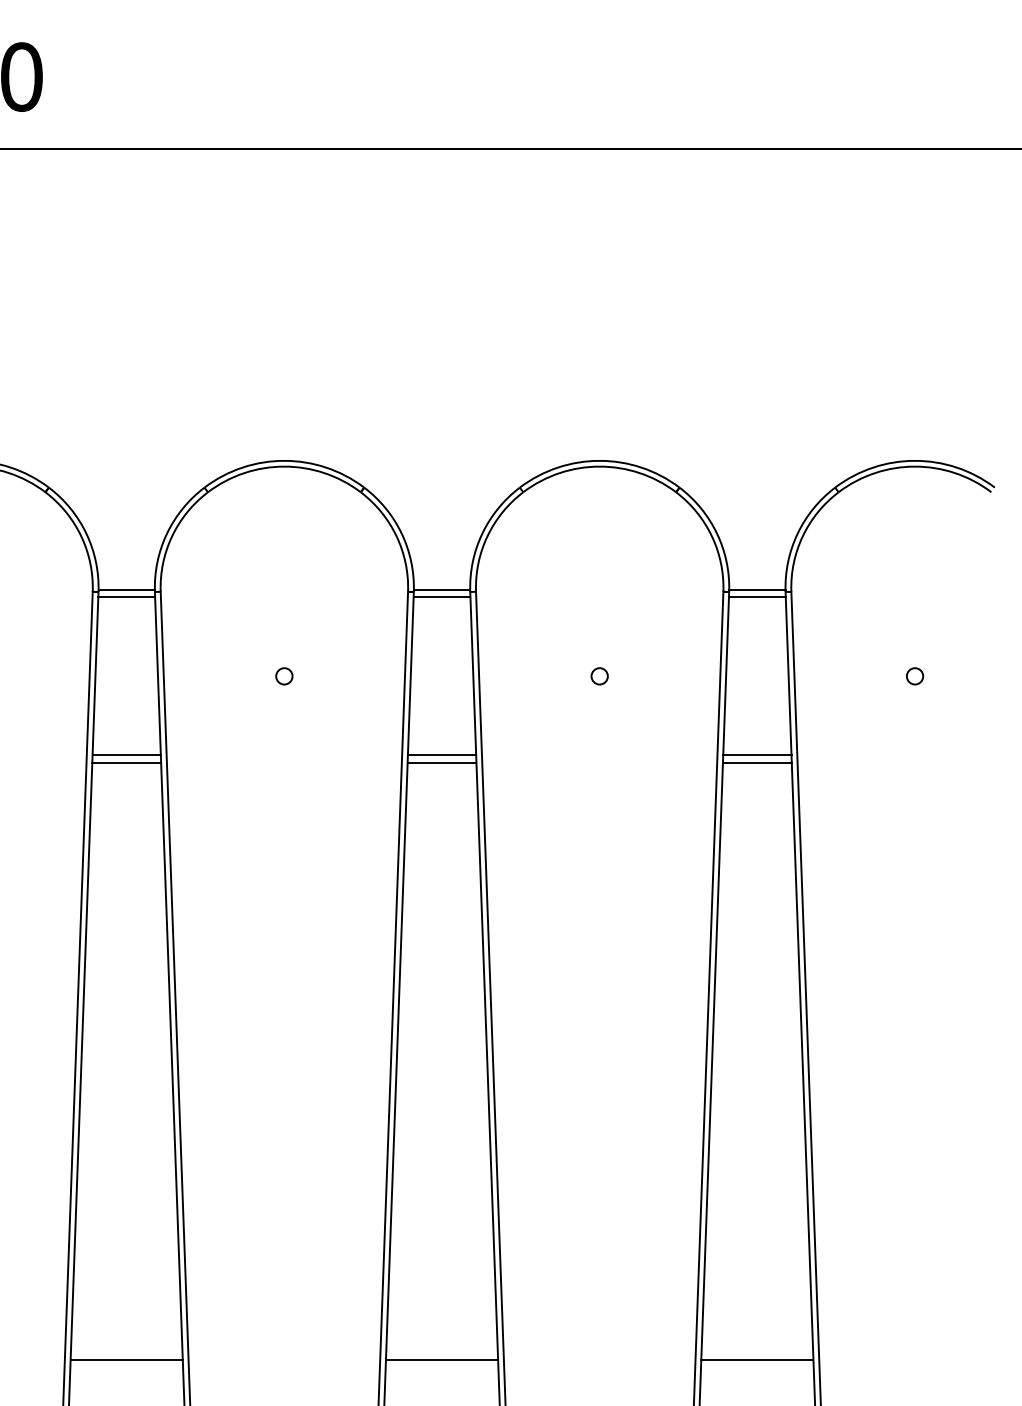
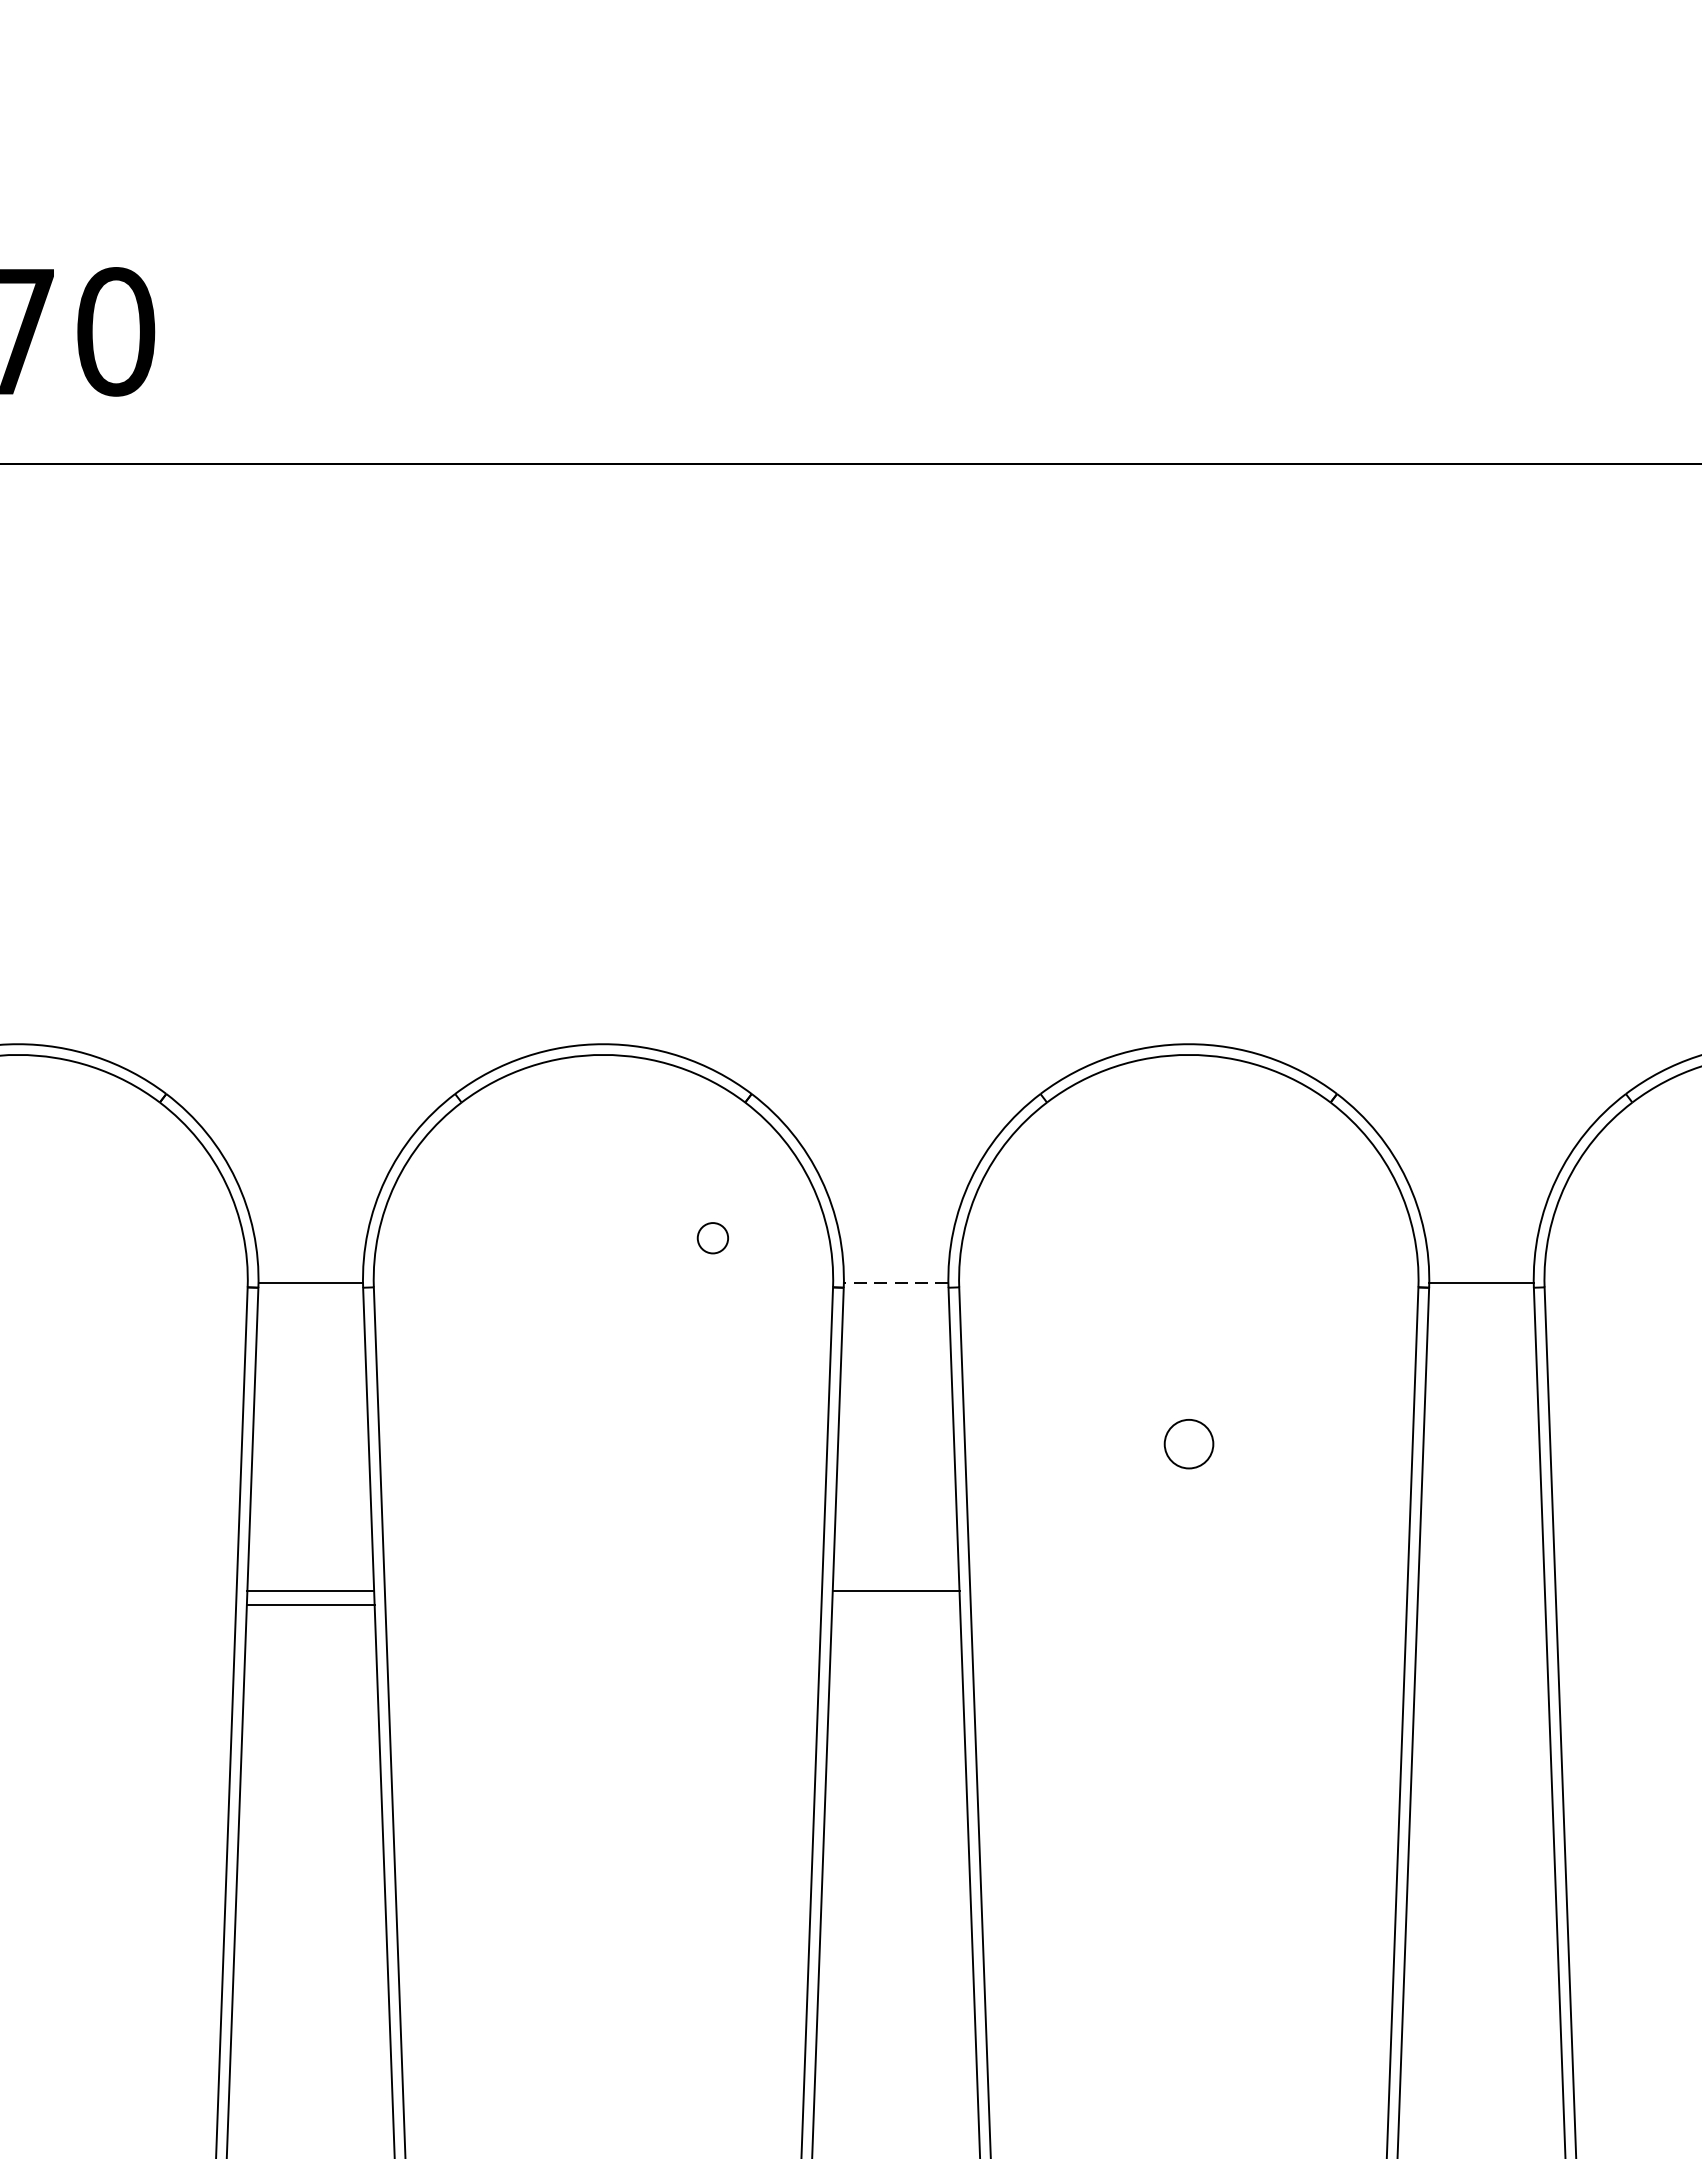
line: (441, 589) -> (895, 1283), solid -> dashed
line: (126, 597) -> (310, 1297), removed
line: (441, 597) -> (895, 1297), removed
line: (756, 597) -> (1479, 1297), removed
circle: (284, 676) -> (713, 1238), moved
circle: (599, 676) -> (1188, 1444), size x1.6
line: (757, 755) -> (1481, 1591), removed
line: (441, 763) -> (895, 1606), removed
line: (756, 763) -> (1479, 1606), removed

